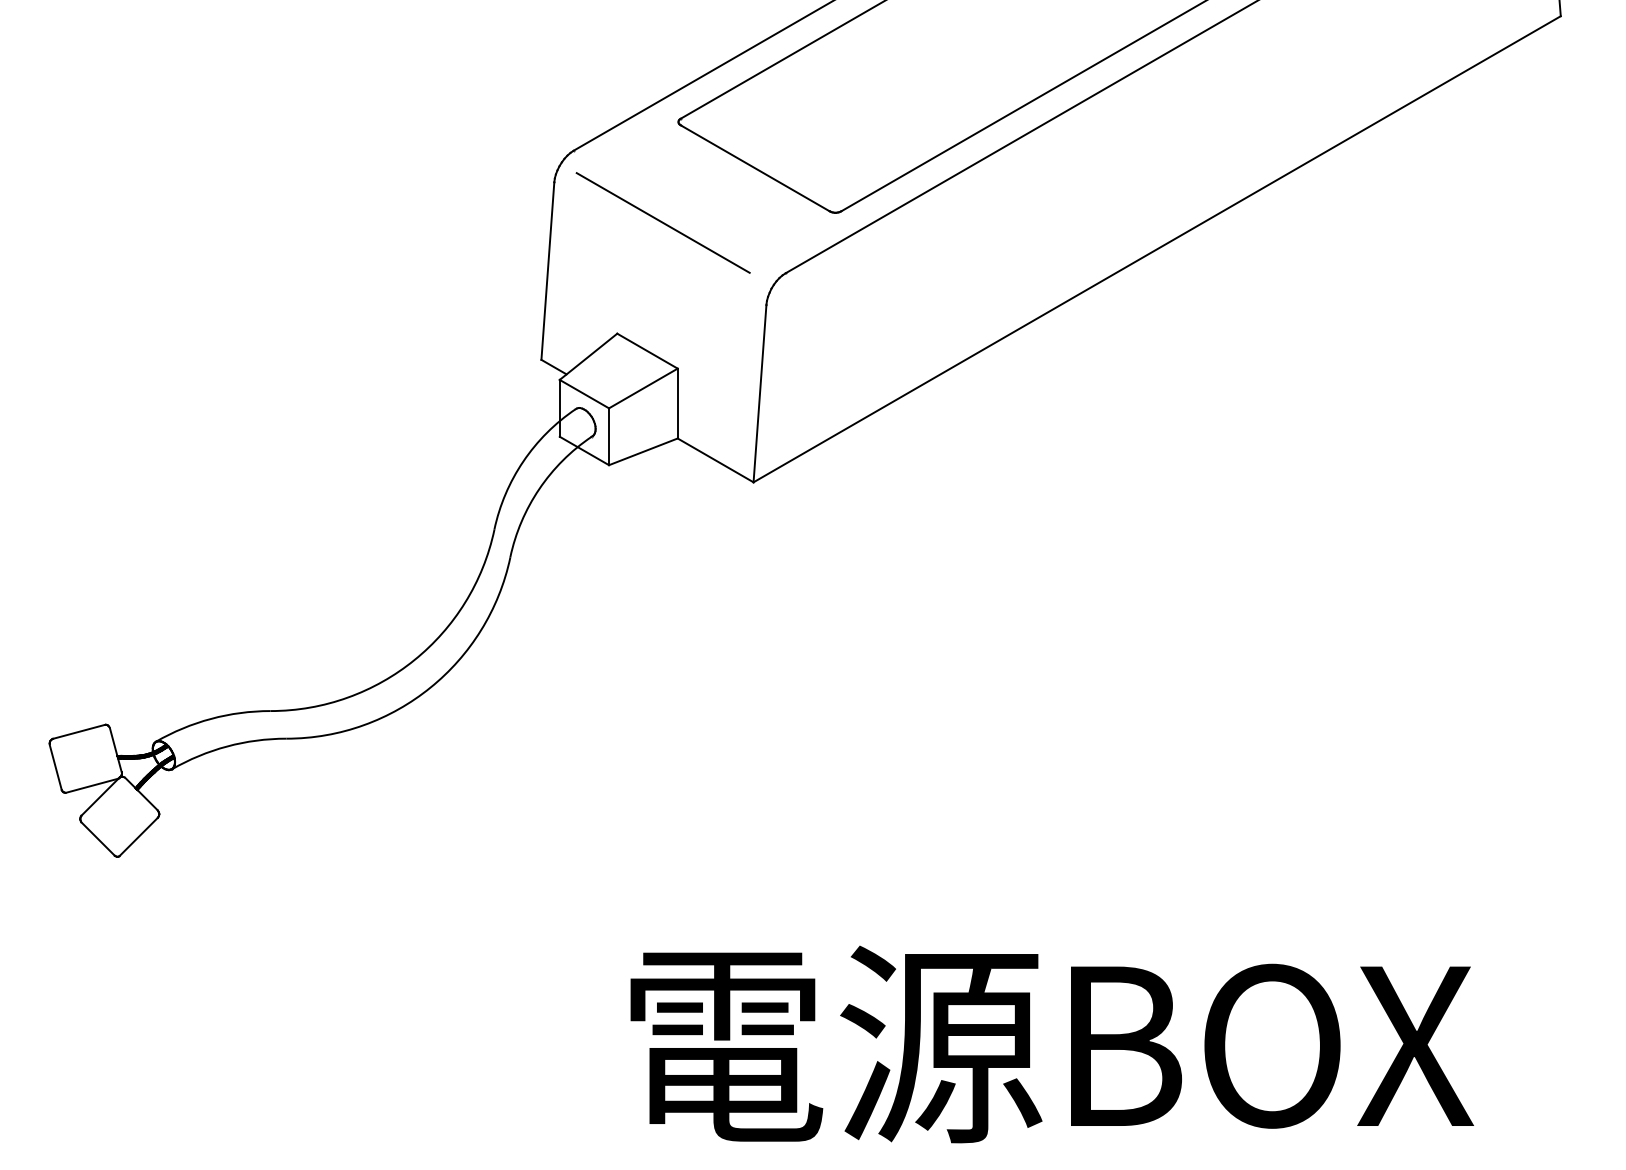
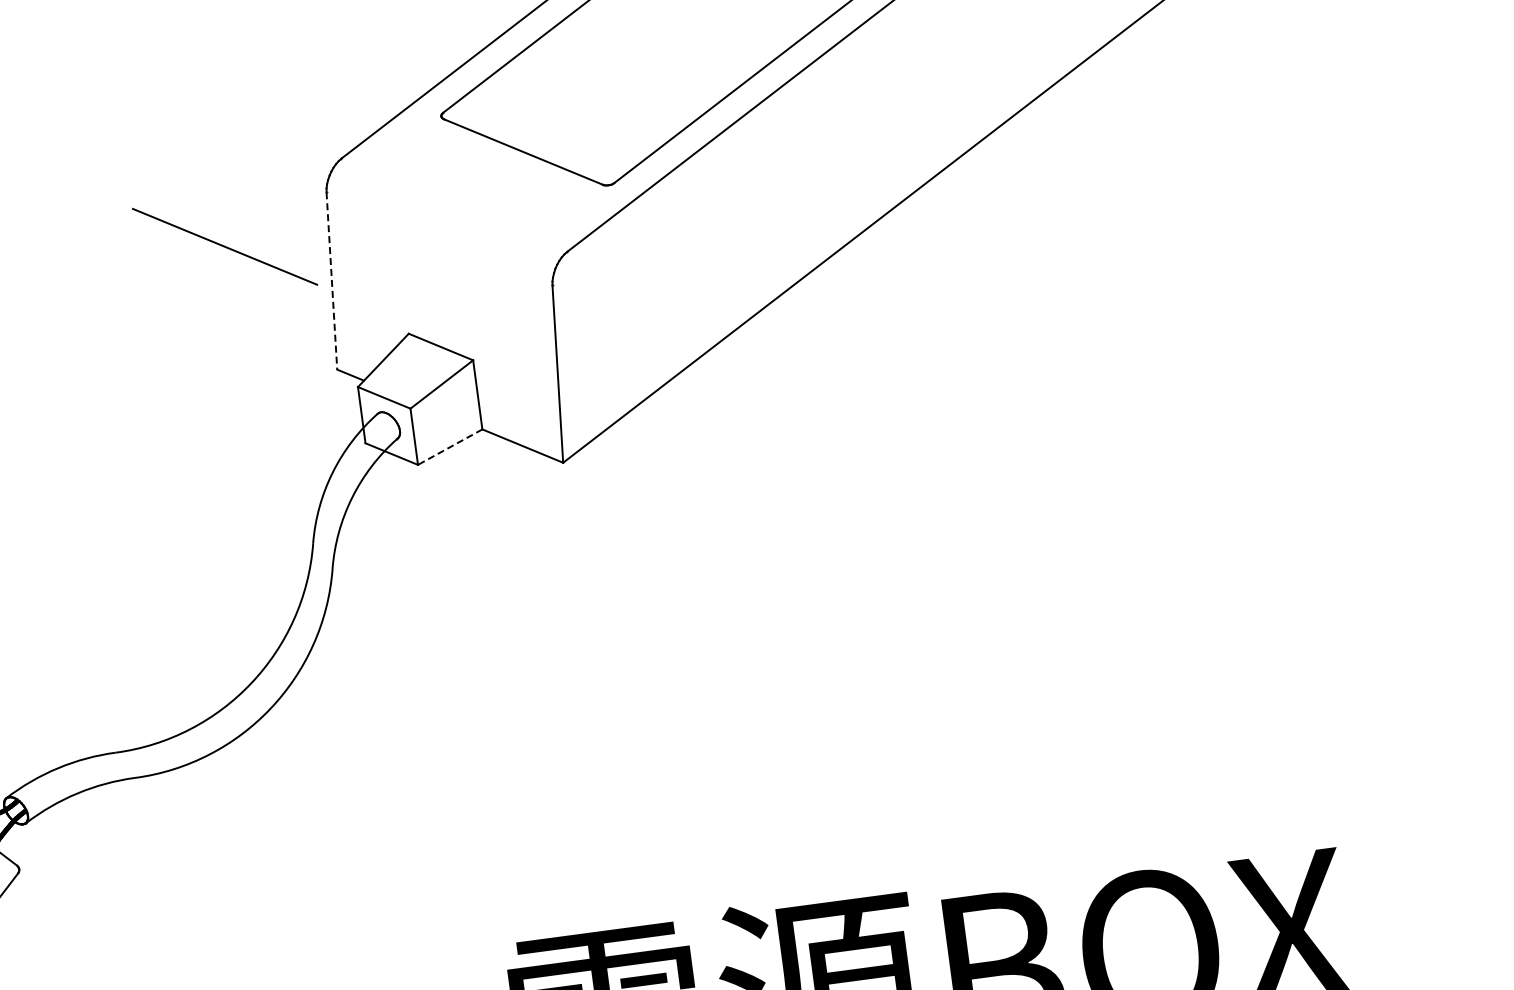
line: (662, 222) -> (224, 246), moved
line: (547, 271) -> (331, 281), solid -> dashed
line: (643, 451) -> (450, 446), solid -> dashed

